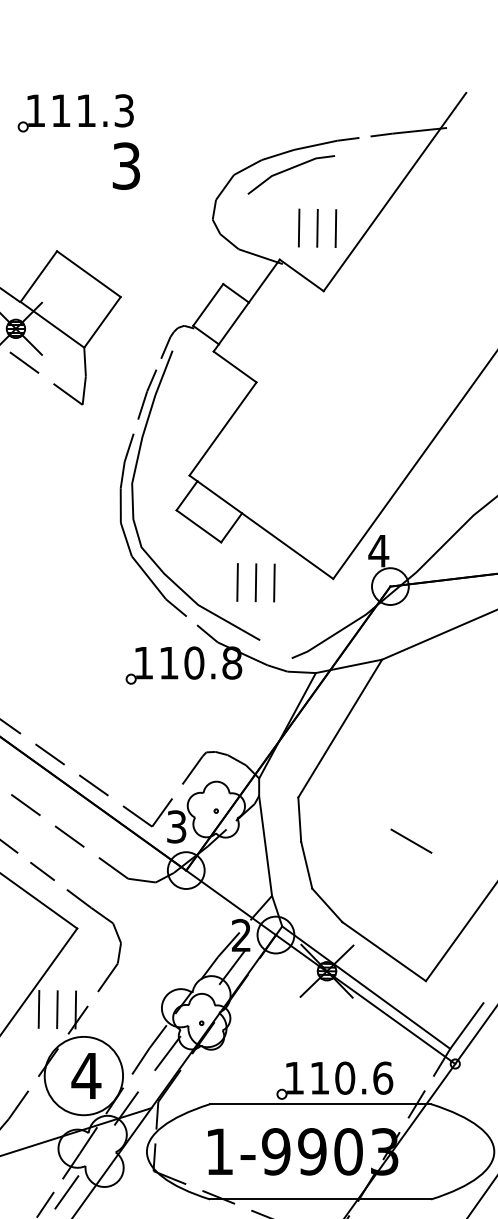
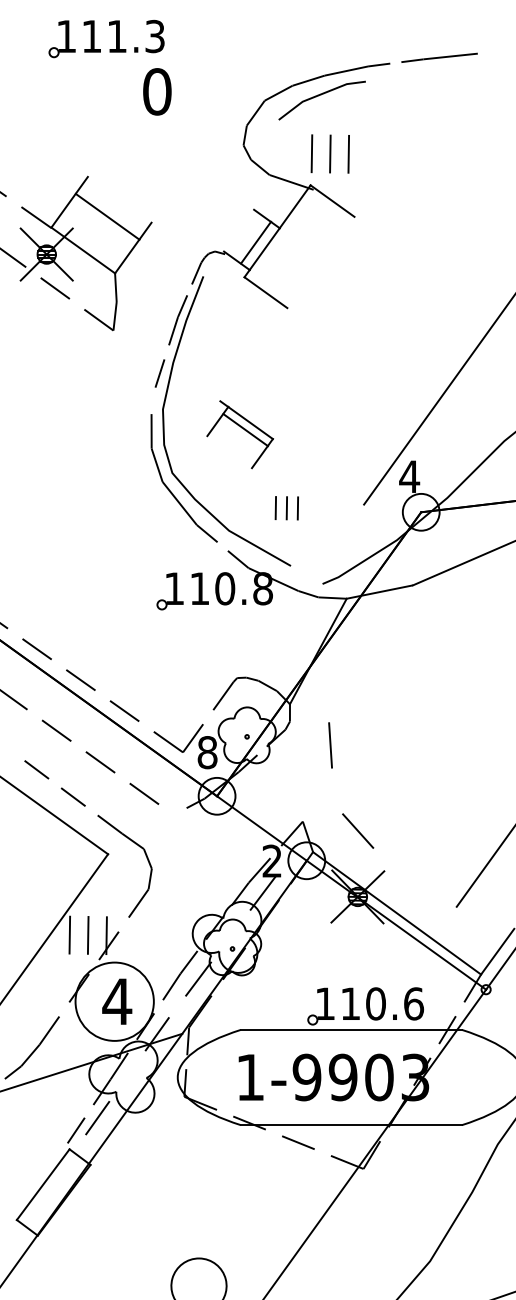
text: (126, 165) -> (157, 91), 3 -> 0
line: (394, 191) -> (425, 117), removed
part: (316, 227) -> (329, 153), moved
line: (88, 273) -> (107, 216), moved
line: (208, 304) -> (256, 242), moved
line: (222, 428) -> (253, 354), removed
line: (122, 474) -> (153, 400), removed
line: (198, 526) -> (245, 430), moved
line: (287, 545) -> (318, 471), removed
part: (255, 581) -> (286, 507), size x0.6
line: (340, 728) -> (371, 654), removed
text: (176, 826) -> (207, 752), 3 -> 8
line: (411, 840) -> (442, 766), removed
line: (264, 845) -> (295, 771), removed
line: (306, 864) -> (337, 790), removed
line: (141, 880) -> (172, 806), removed
line: (383, 950) -> (414, 876), removed

